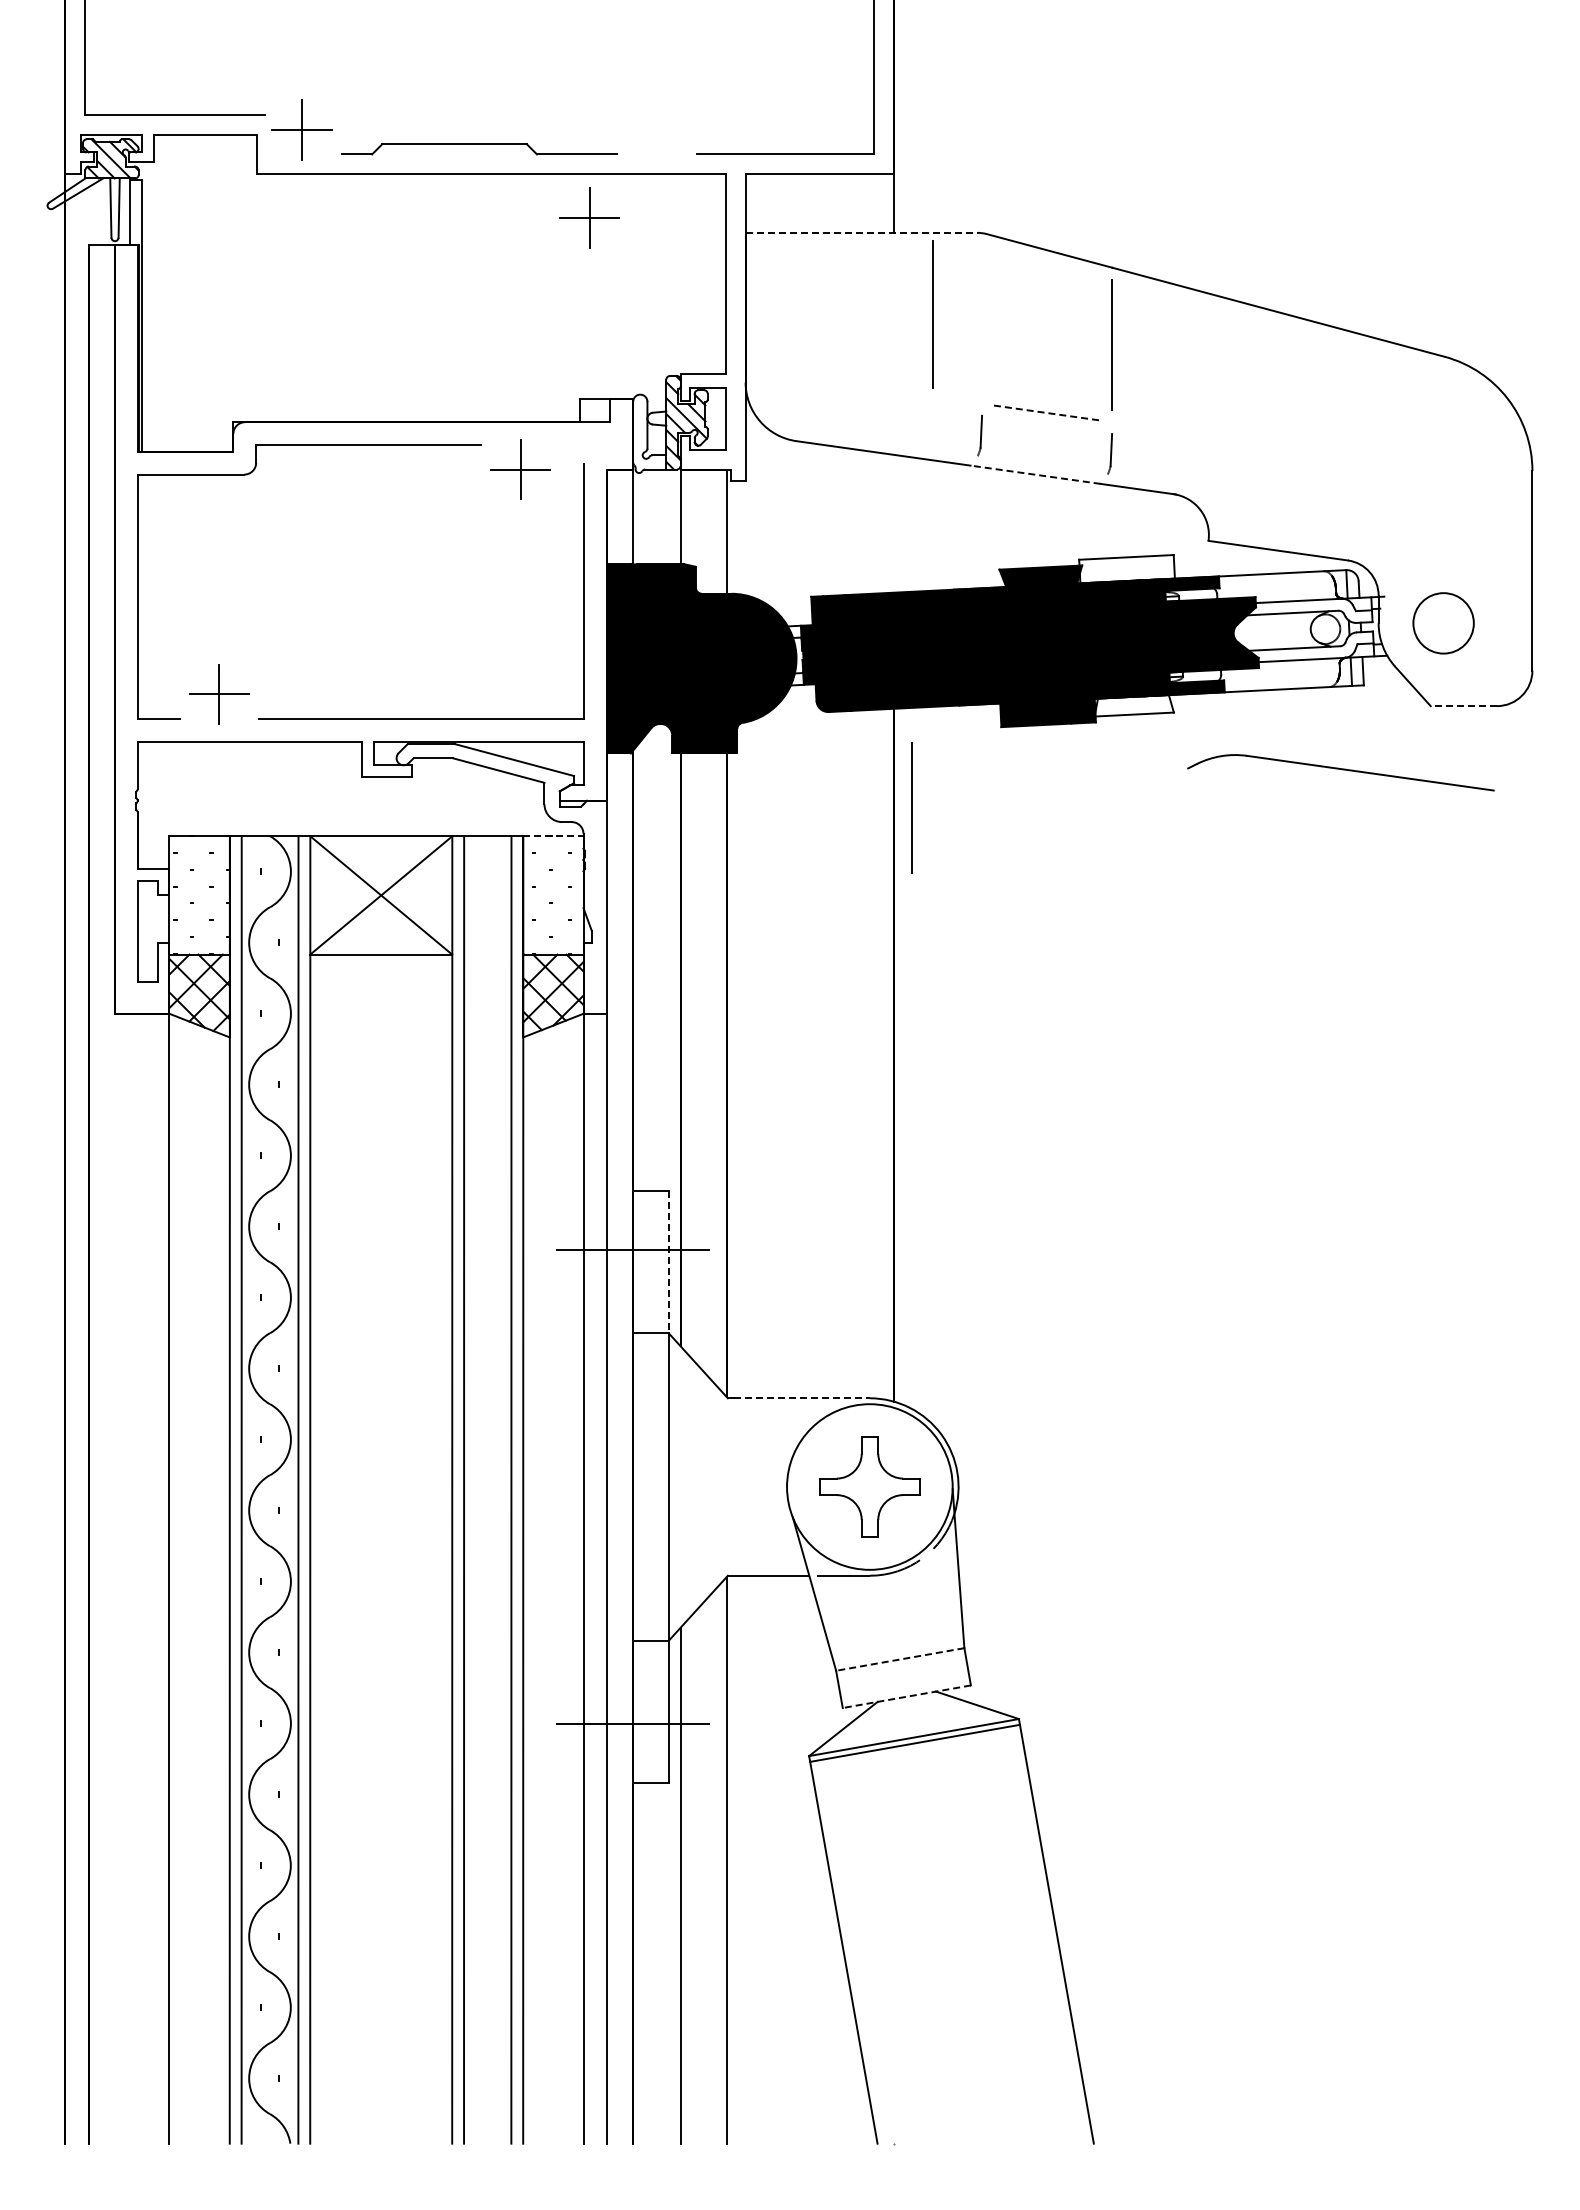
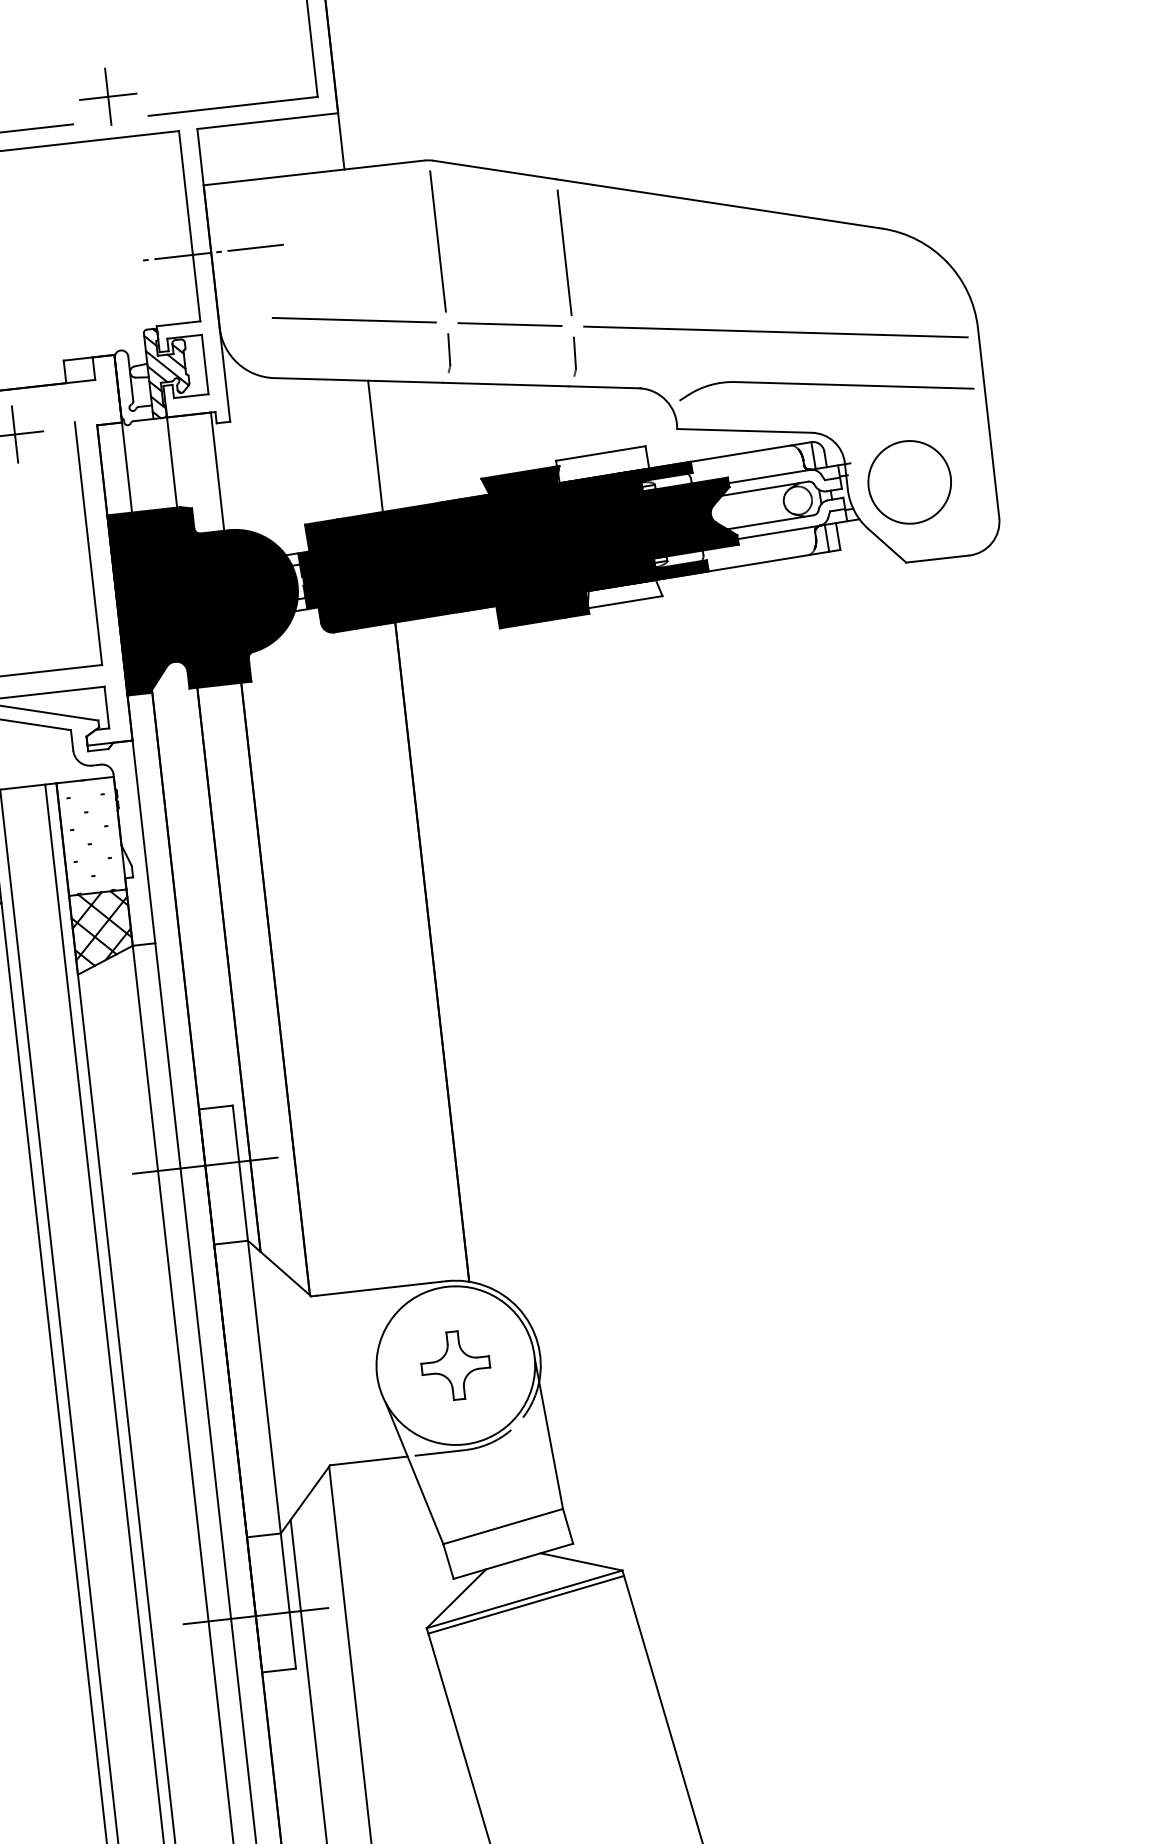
part: (589, 217) -> (107, 96), moved
line: (861, 232) -> (313, 172), dashed -> solid
line: (745, 303) -> (211, 252), added
line: (932, 314) -> (437, 241), moved
line: (885, 390) -> (353, 320), added
line: (1047, 413) -> (510, 324), dashed -> solid
line: (1322, 451) -> (776, 331), added
line: (1035, 474) -> (505, 384), dashed -> solid
line: (893, 523) -> (375, 446), added
circle: (1443, 623) -> (909, 482), size x1.43
line: (1463, 706) -> (937, 559), dashed -> solid
part: (1340, 772) -> (825, 387), moved
line: (911, 807) -> (422, 714), removed
line: (553, 836) -> (85, 780), dashed -> solid
line: (668, 1262) -> (240, 1173), dashed -> solid
line: (801, 1398) -> (381, 1288), dashed -> solid
part: (869, 1487) -> (455, 1366), size x0.71
line: (899, 1659) -> (502, 1526), dashed -> solid
line: (906, 1696) -> (513, 1561), dashed -> solid

